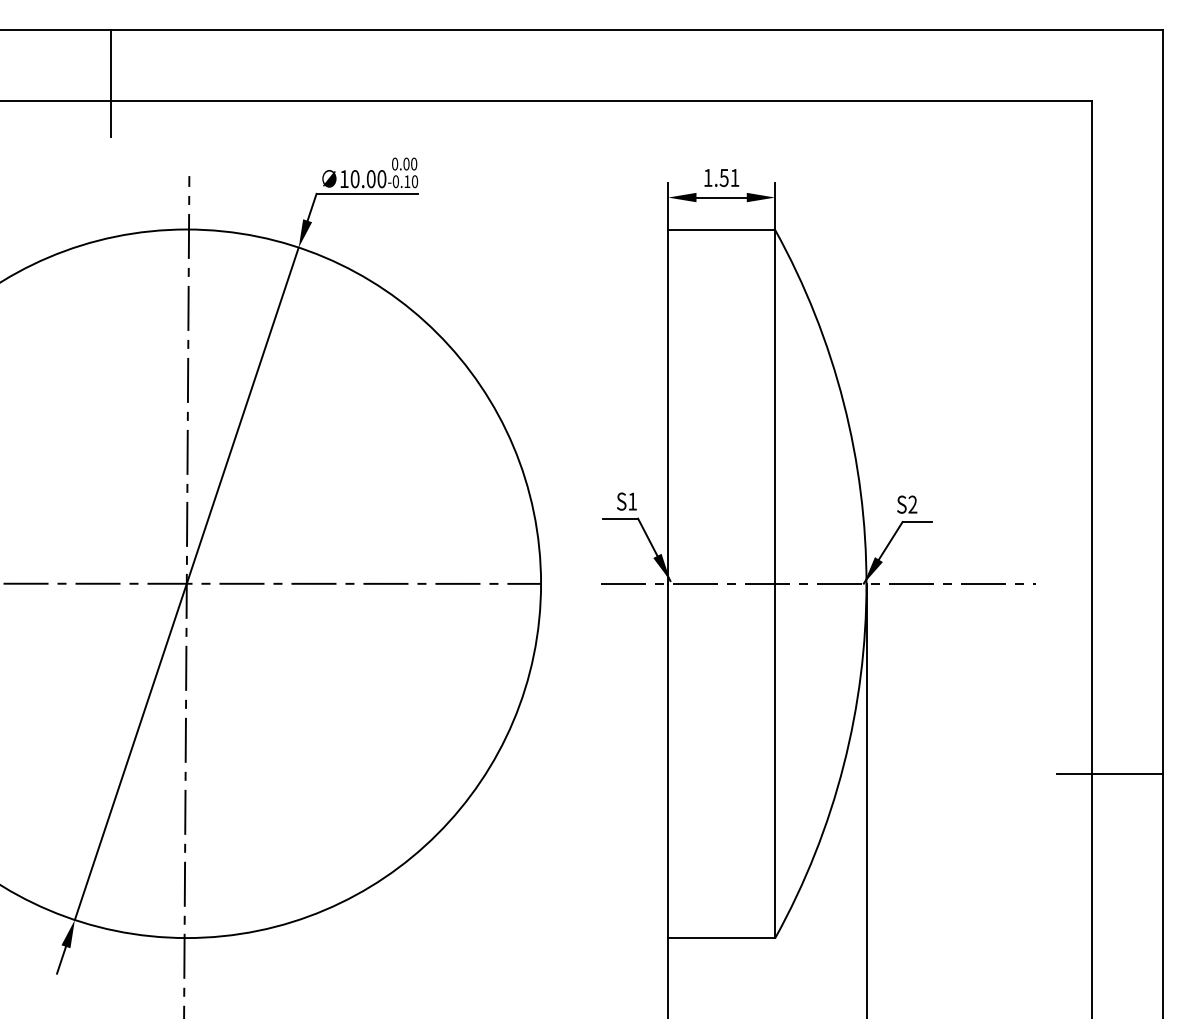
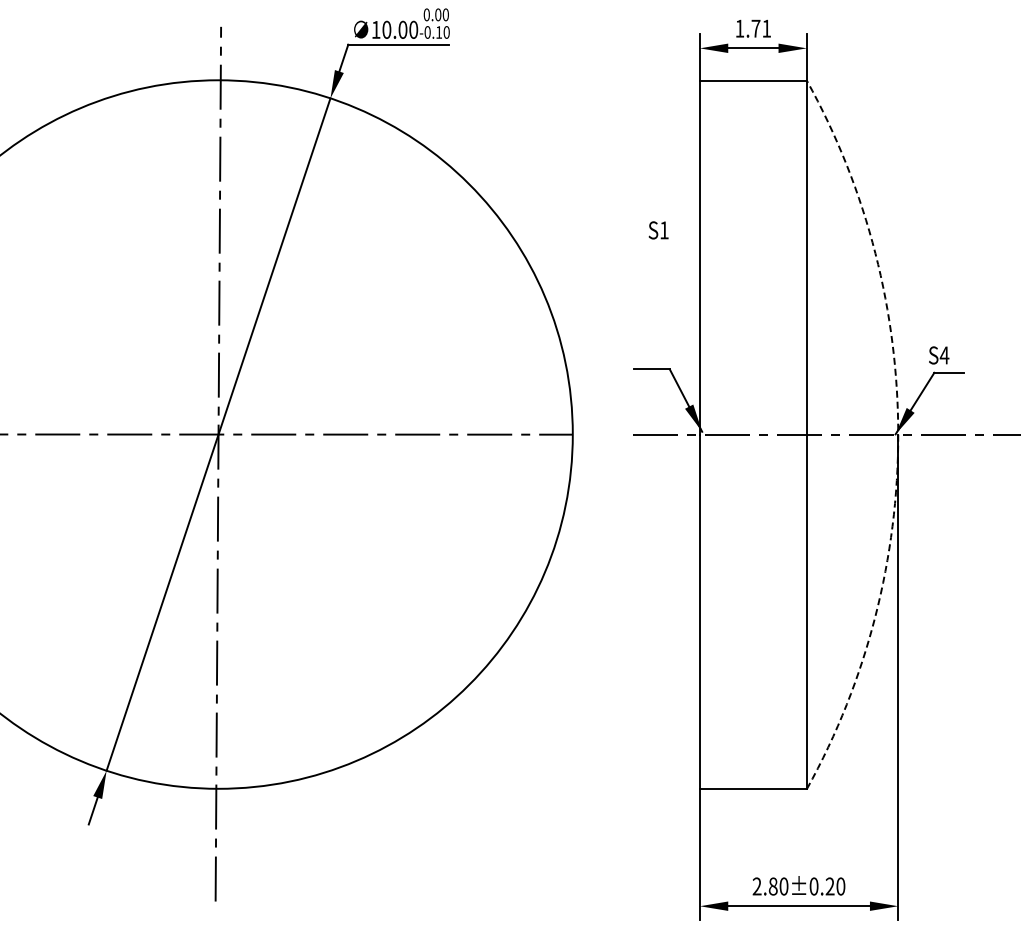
text: (723, 177) -> (755, 28), 1.51 -> 1.71
text: (626, 501) -> (658, 230), moved
text: (912, 504) -> (944, 355), S2 -> S4
arc: (866, 584) -> (898, 435), solid -> dashed

